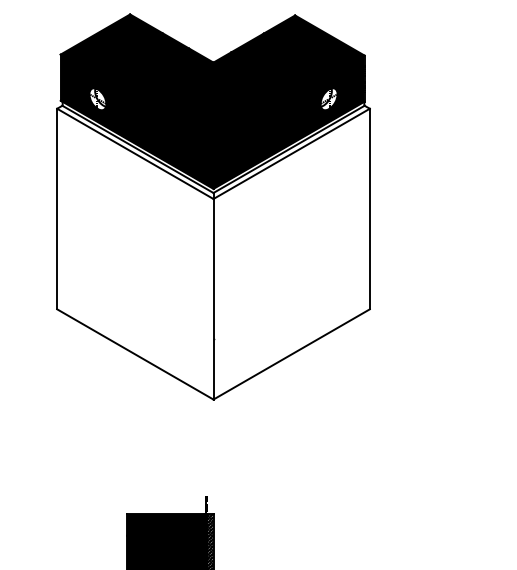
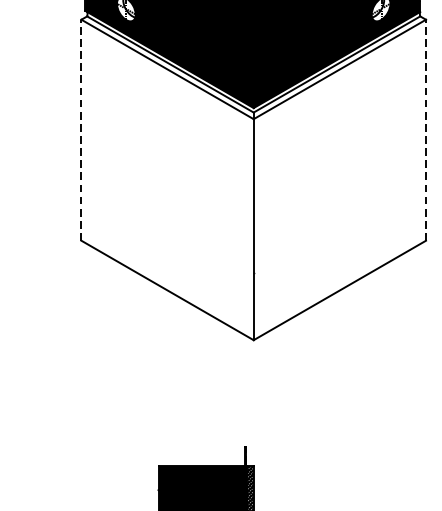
line: (57, 208) -> (81, 129), solid -> dashed
line: (369, 208) -> (425, 129), solid -> dashed

